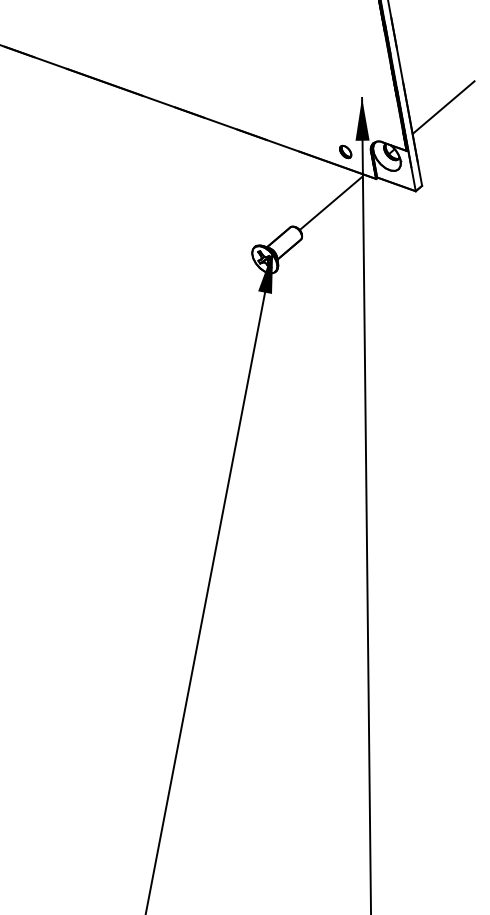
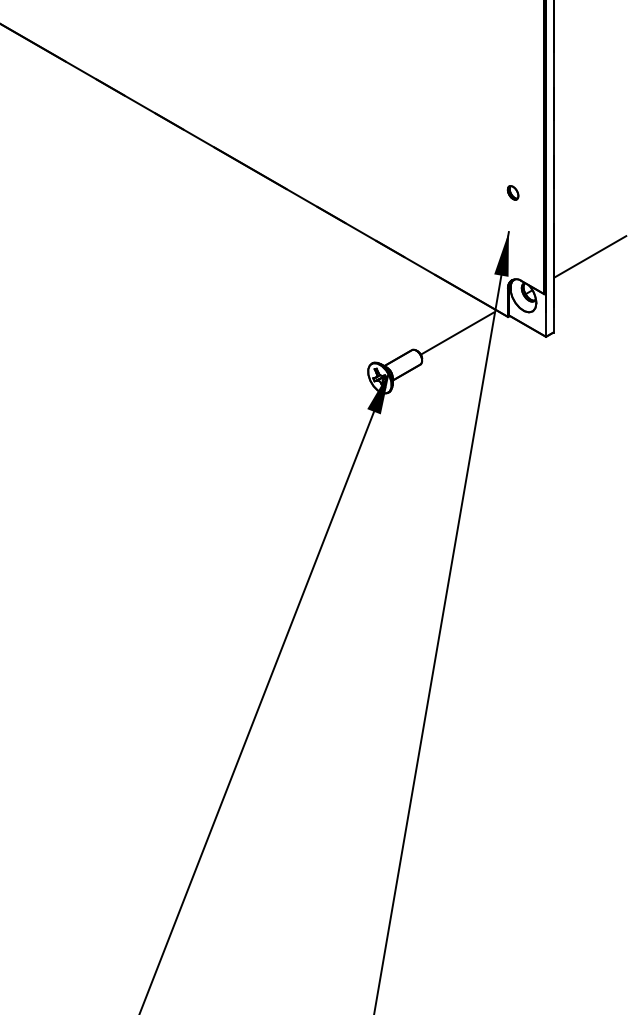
part: (345, 151) -> (512, 192), moved

